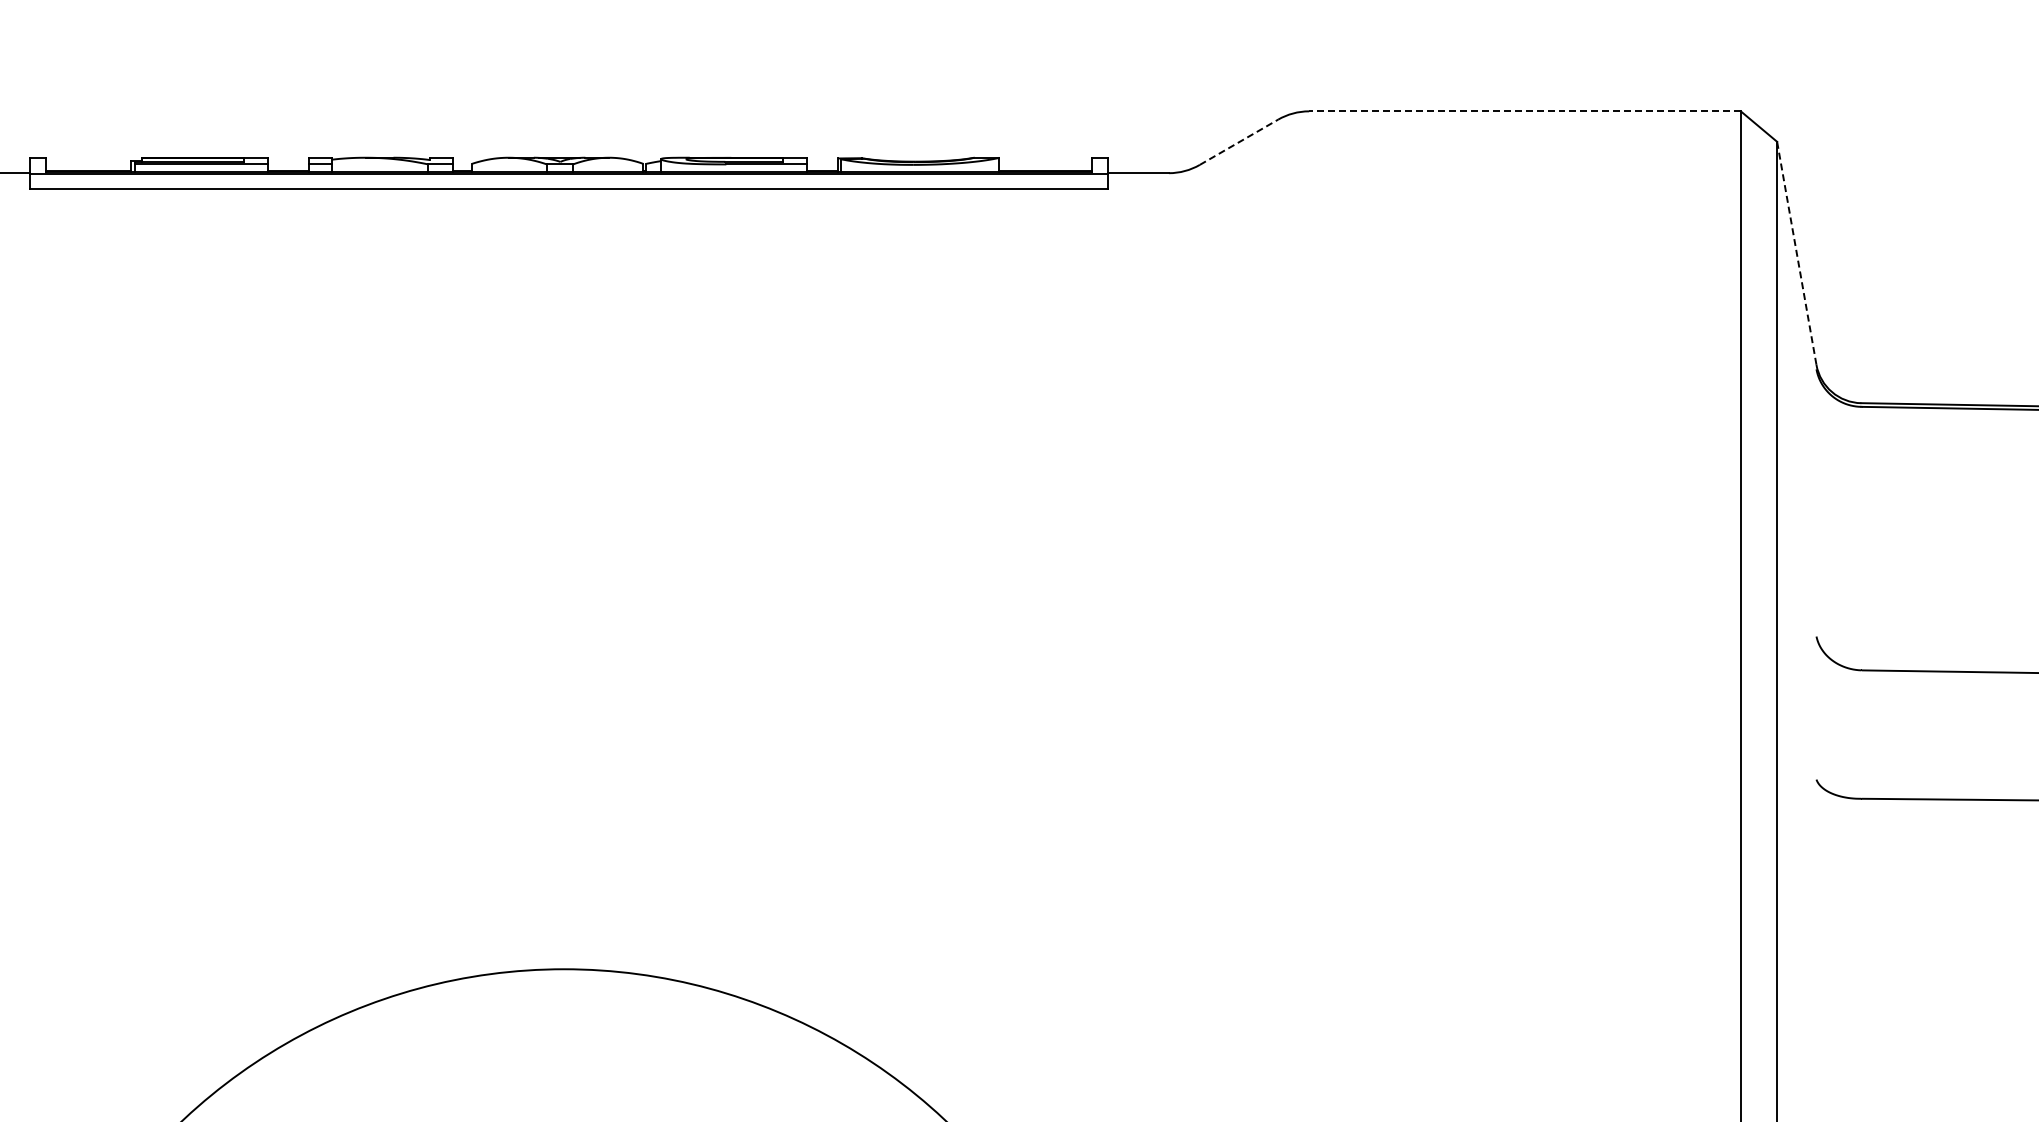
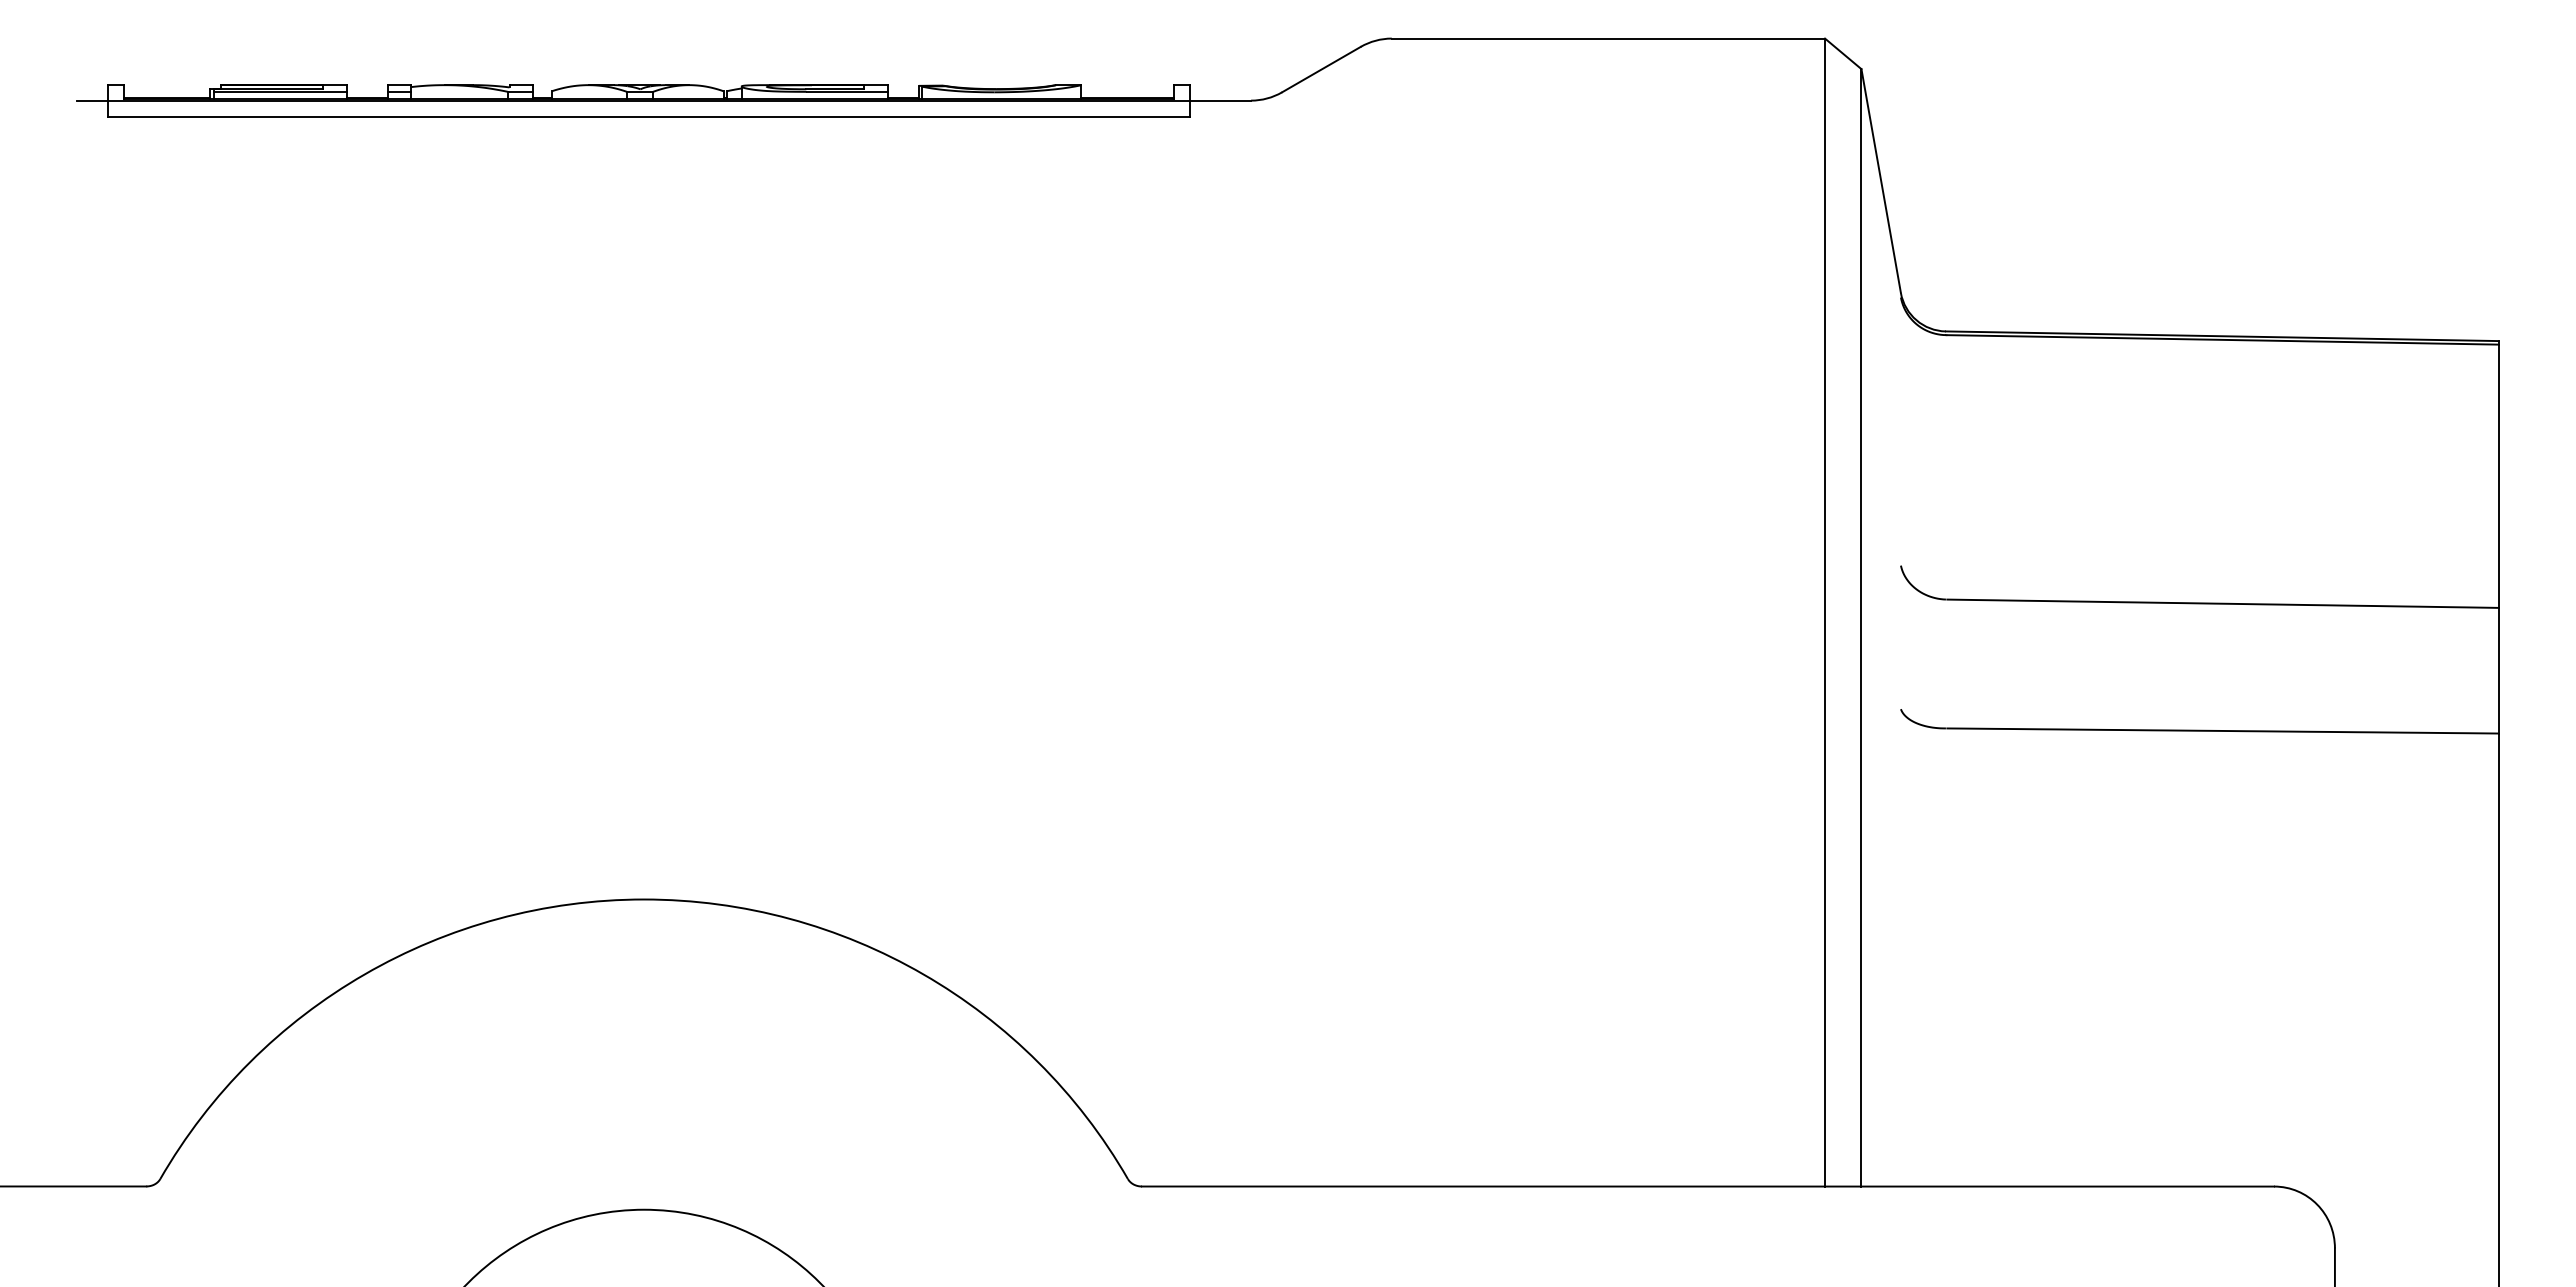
line: (1525, 111) -> (1608, 38), dashed -> solid
line: (1239, 142) -> (1321, 69), dashed -> solid
line: (1797, 252) -> (1881, 180), dashed -> solid

